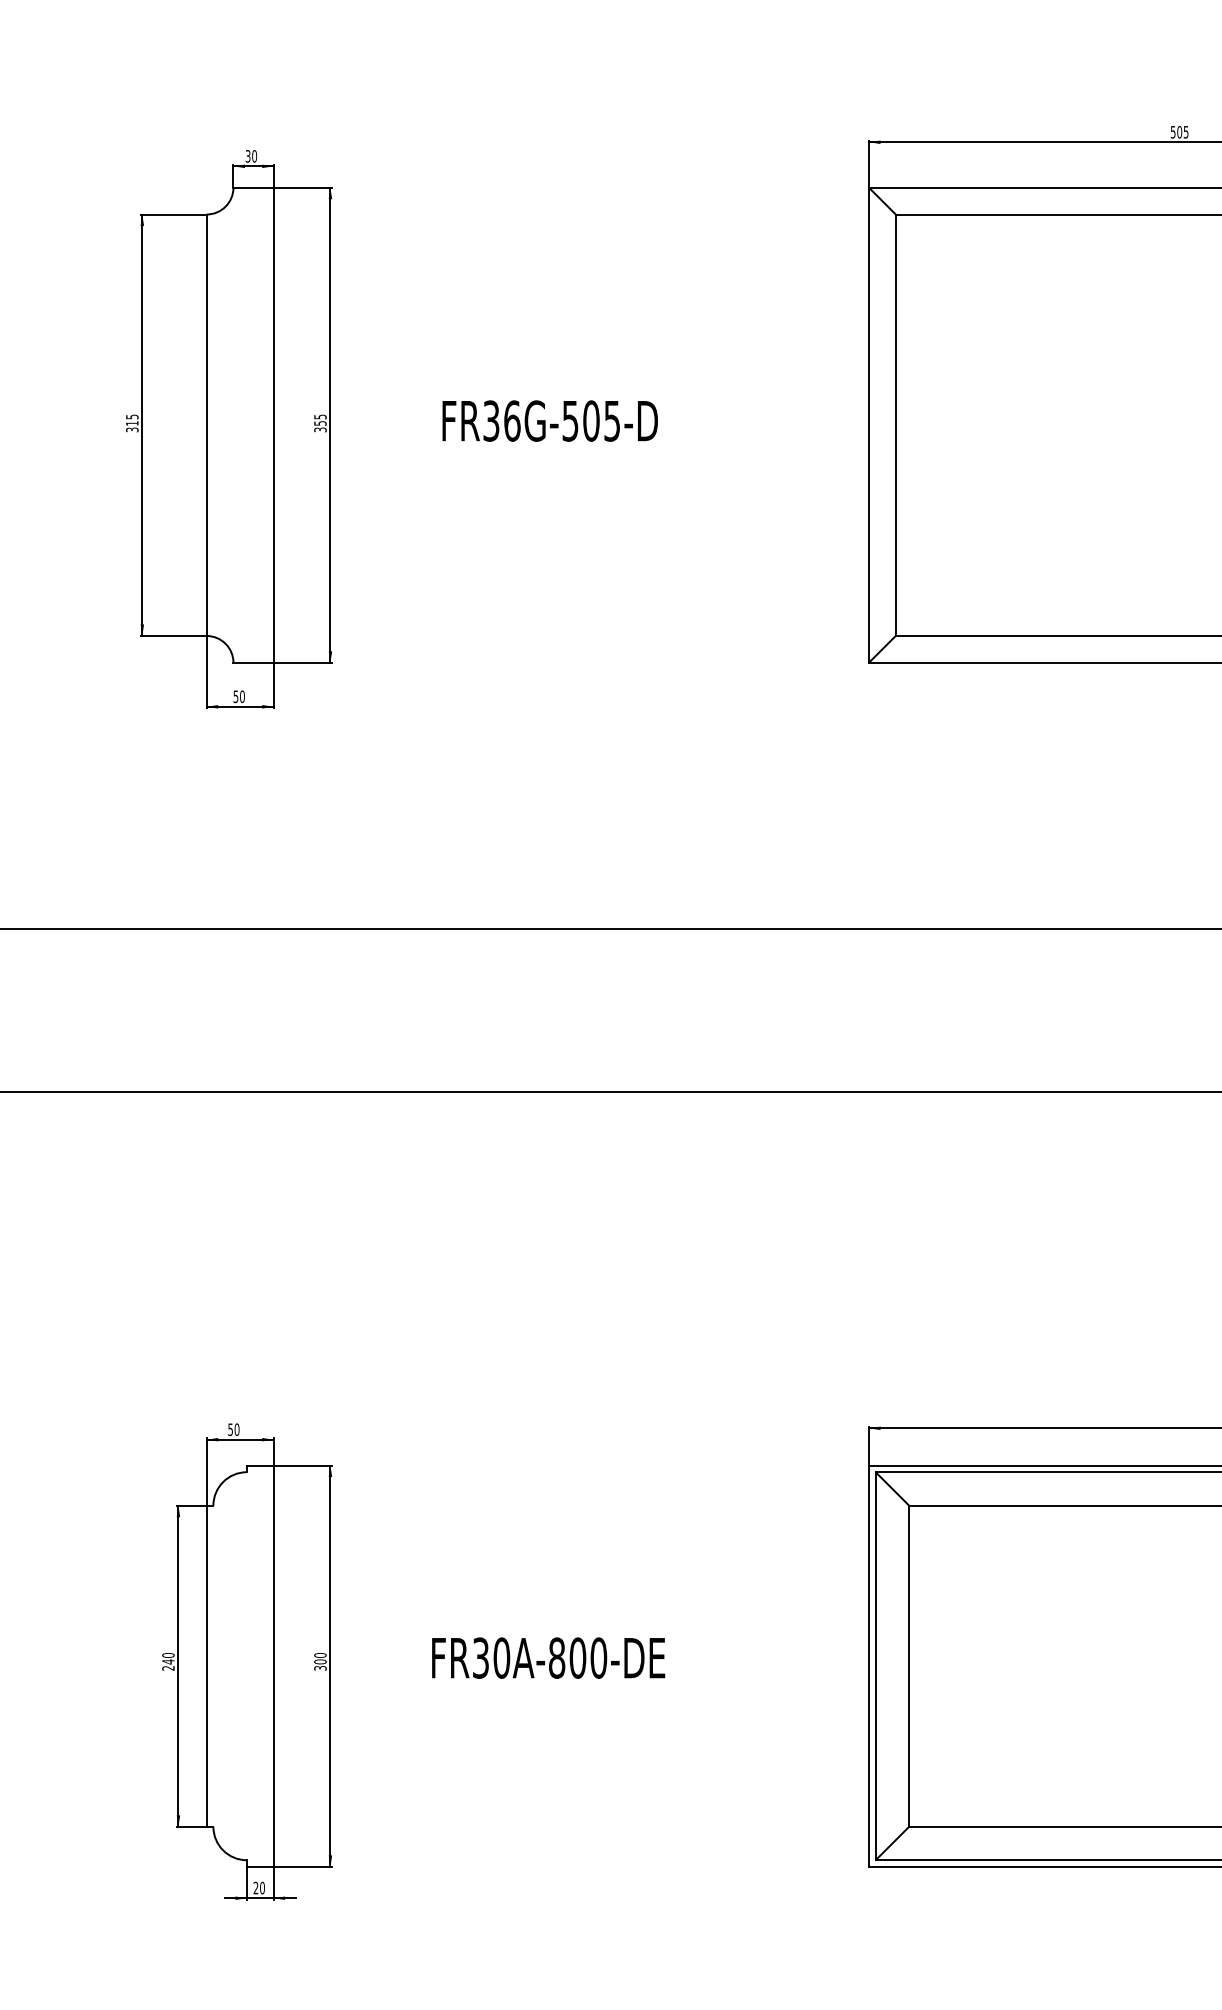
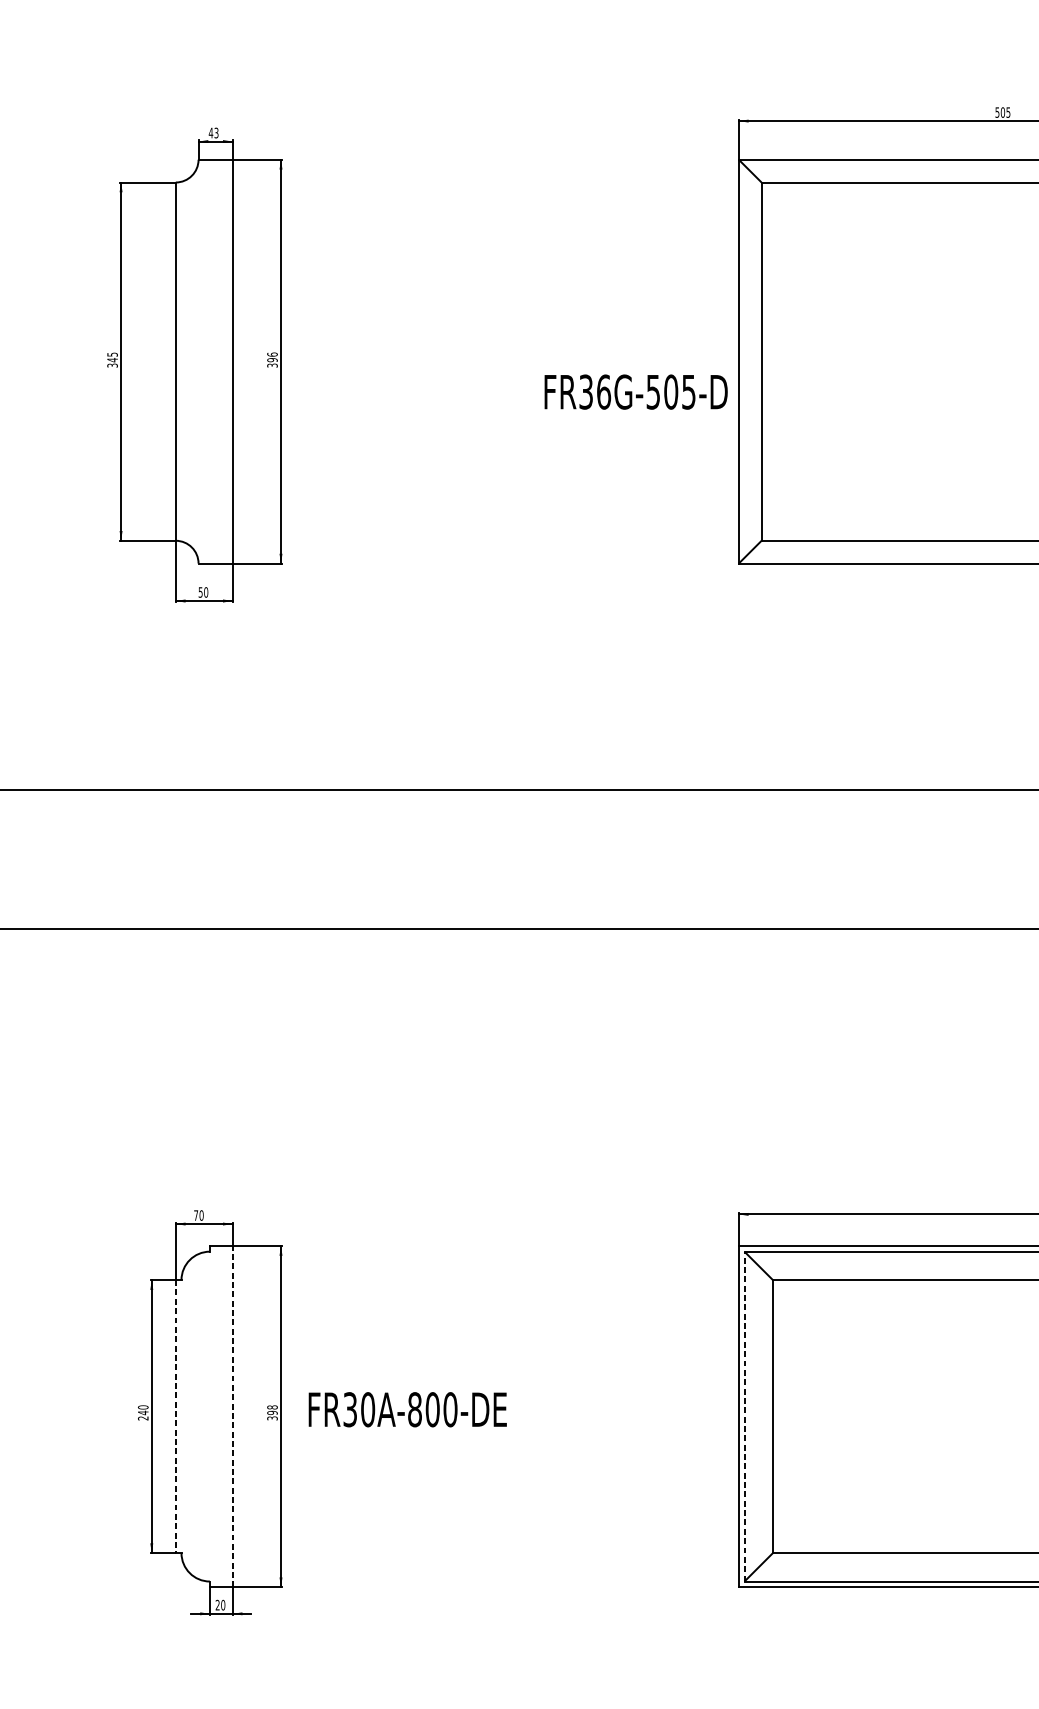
text: (251, 156) -> (213, 133), 30 -> 43
text: (320, 419) -> (272, 356), 355 -> 396
text: (549, 420) -> (635, 391), moved
text: (132, 423) -> (112, 360), 315 -> 345
text: (230, 1429) -> (196, 1215), 50 -> 70
text: (548, 1657) -> (407, 1409), moved
text: (320, 1658) -> (272, 1410), 300 -> 398
line: (875, 1665) -> (744, 1415), solid -> dashed
line: (206, 1666) -> (175, 1416), solid -> dashed
line: (273, 1666) -> (232, 1416), solid -> dashed

